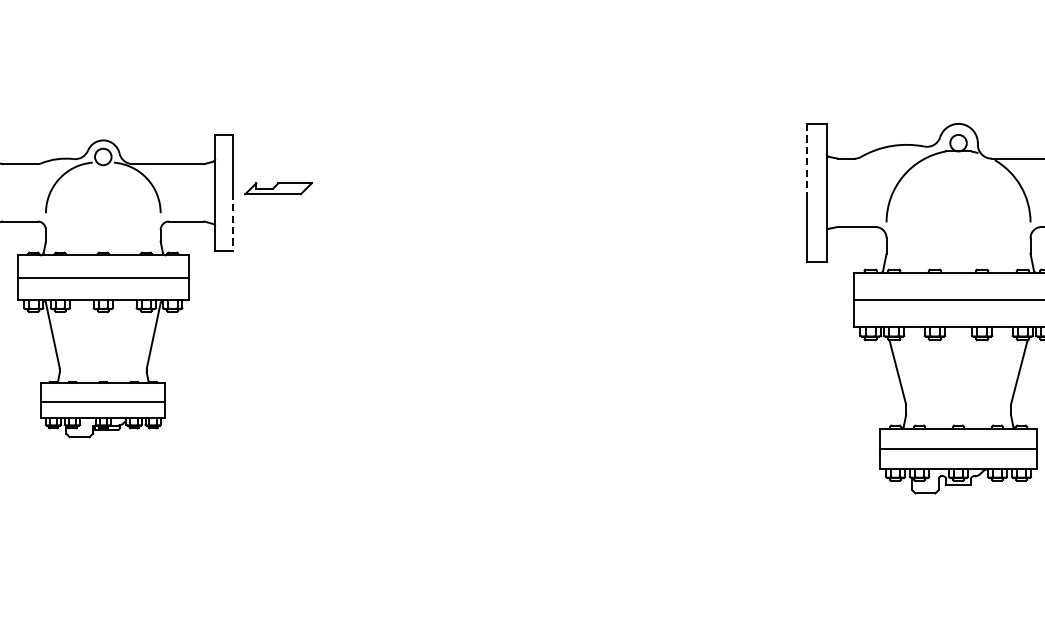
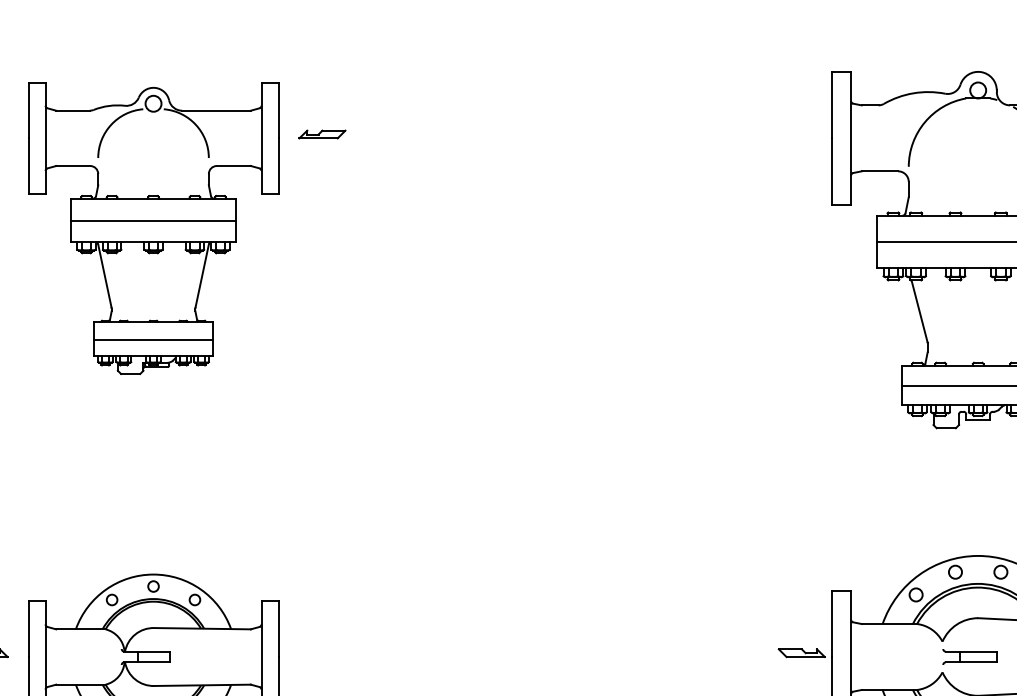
line: (806, 158) -> (831, 105), dashed -> solid
part: (278, 188) -> (322, 134), size x0.71
line: (232, 222) -> (278, 166), dashed -> solid

